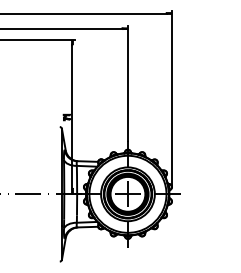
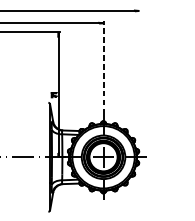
line: (127, 83) -> (103, 67), solid -> dashed
line: (172, 99) -> (139, 80), removed

